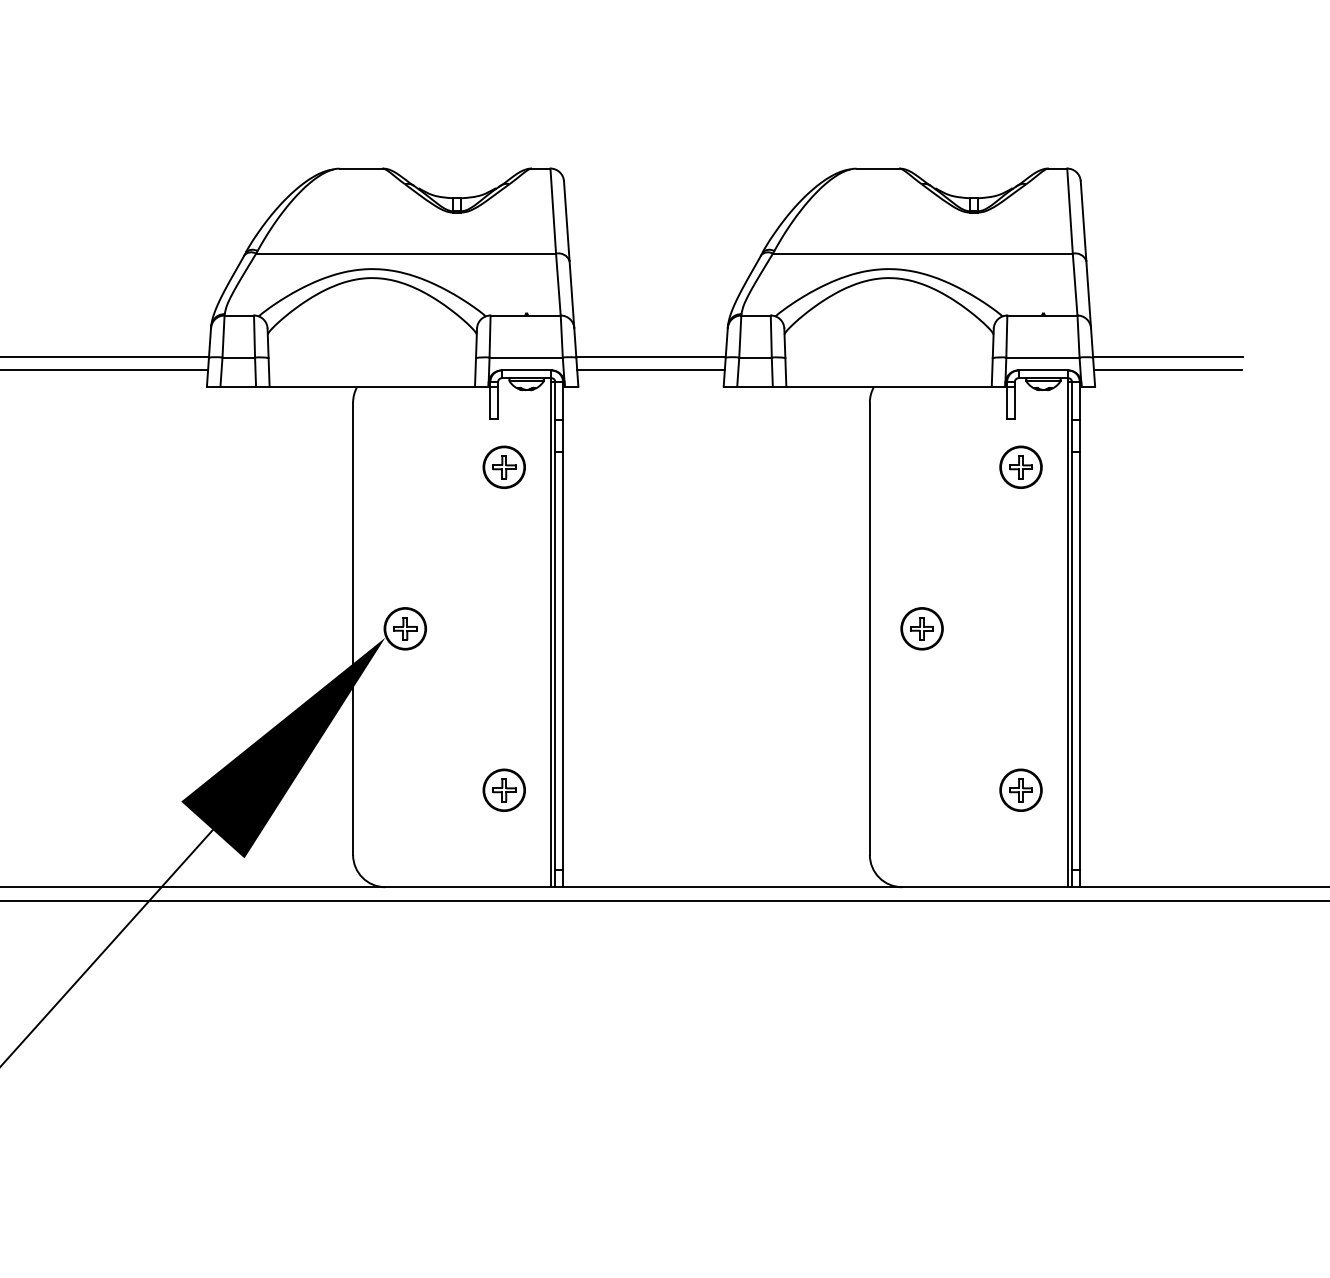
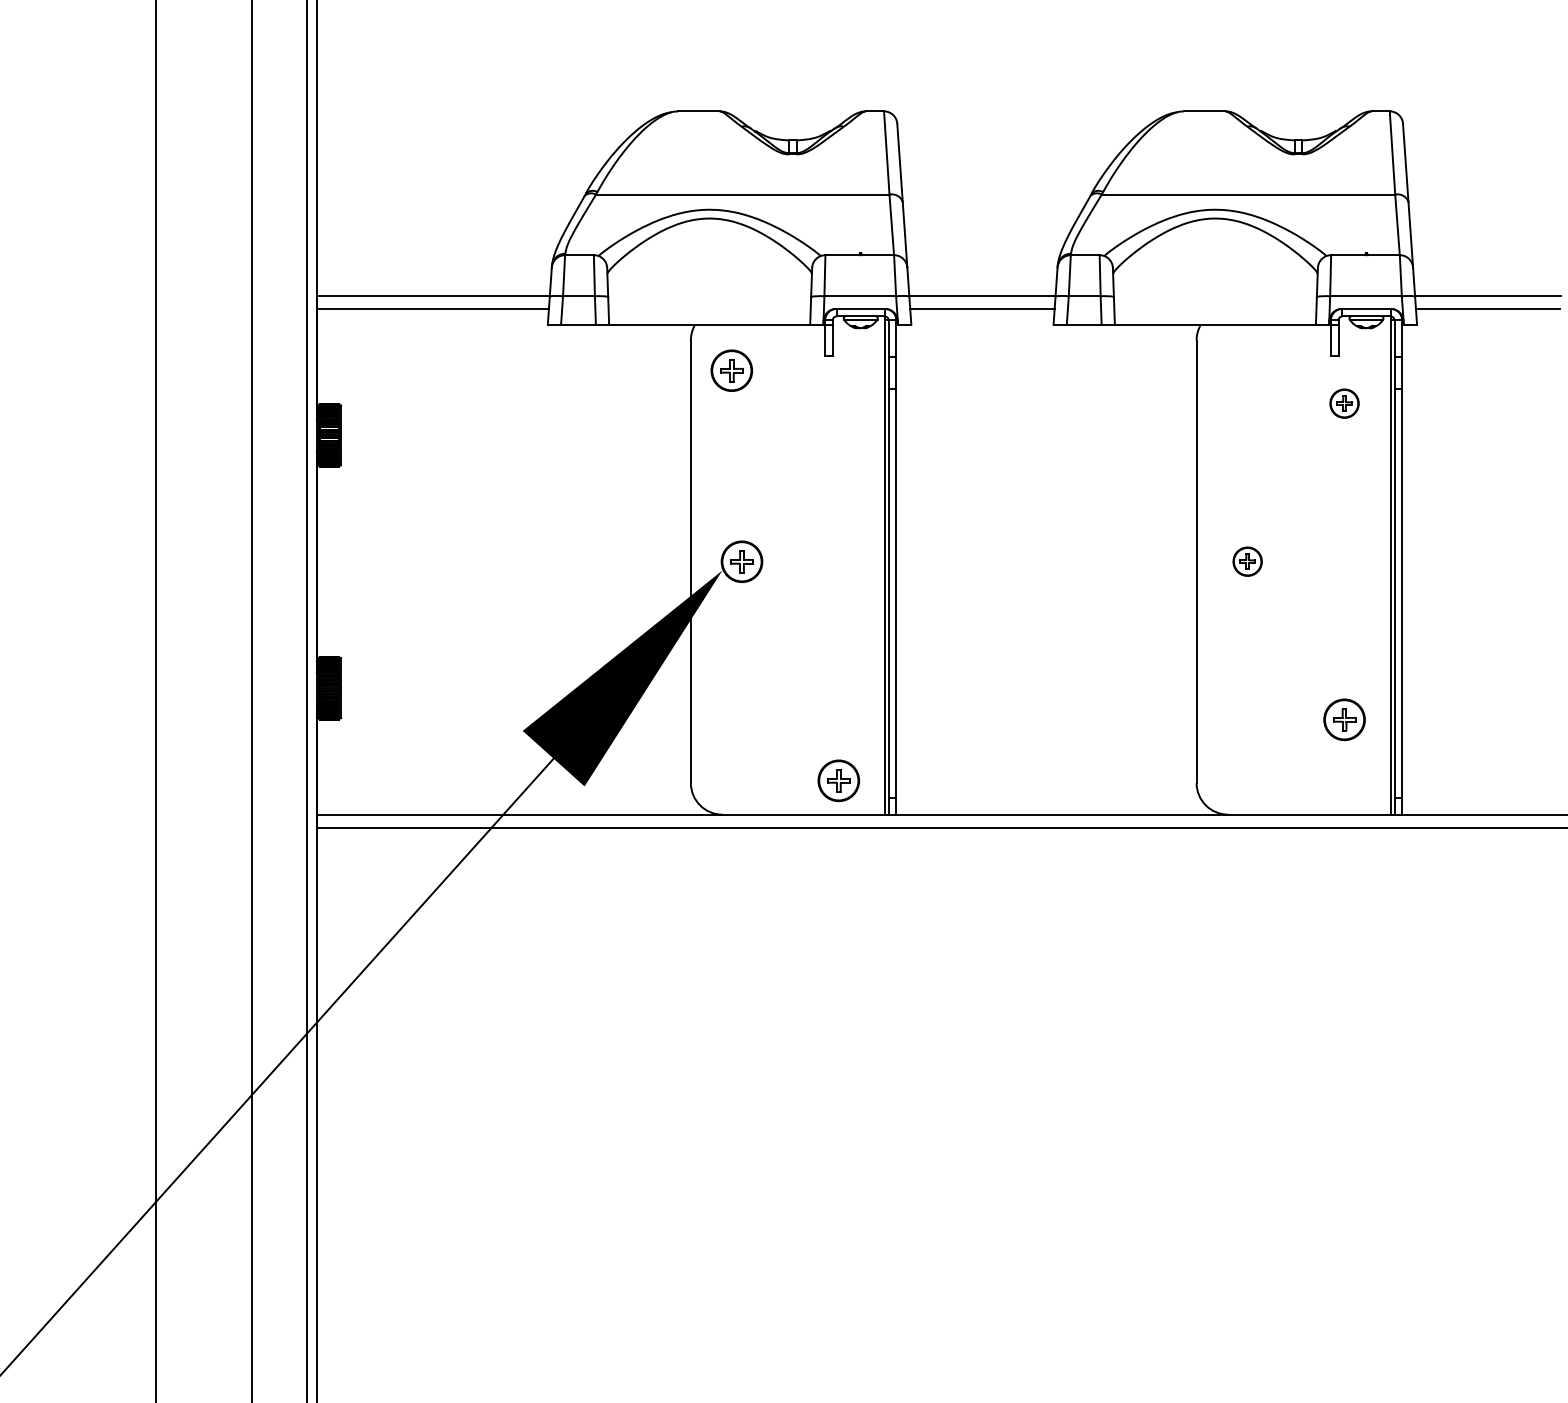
part: (503, 467) -> (731, 370), moved
part: (1020, 467) -> (1344, 403), size x0.7
part: (921, 628) -> (1247, 561), size x0.7
part: (503, 789) -> (838, 780), moved

